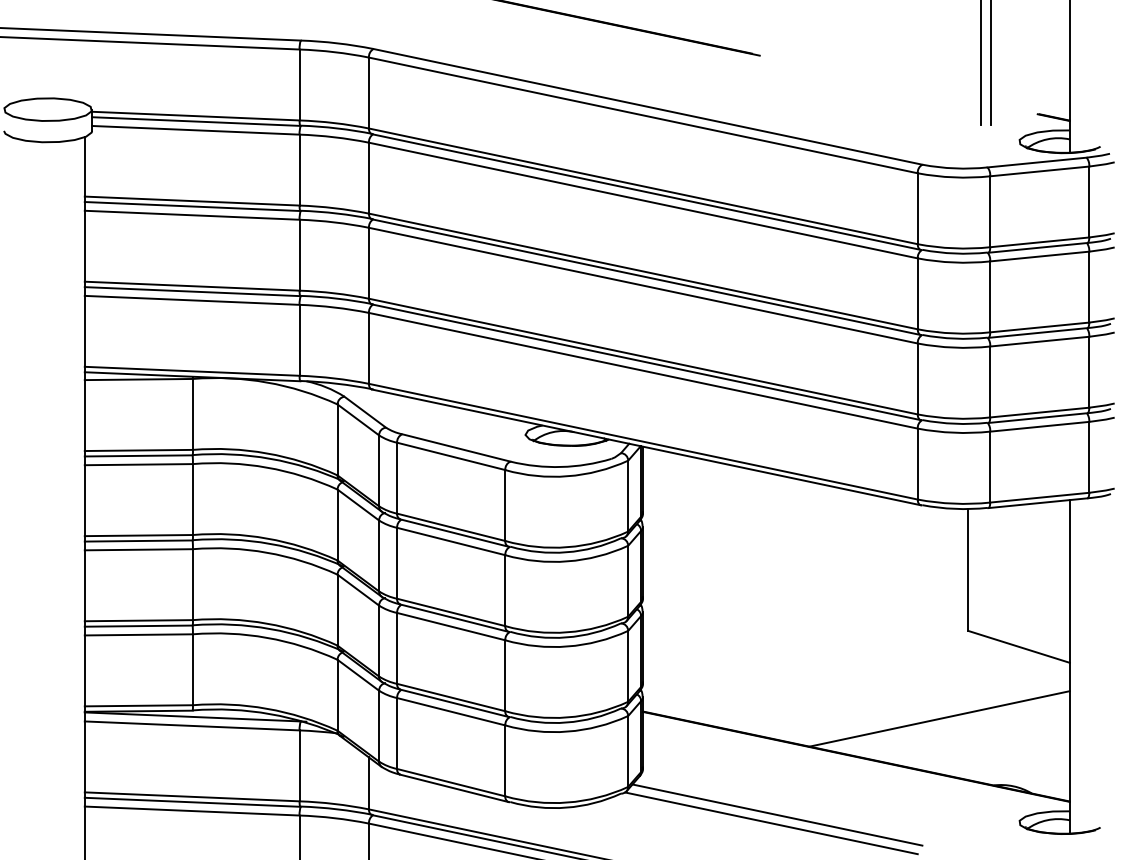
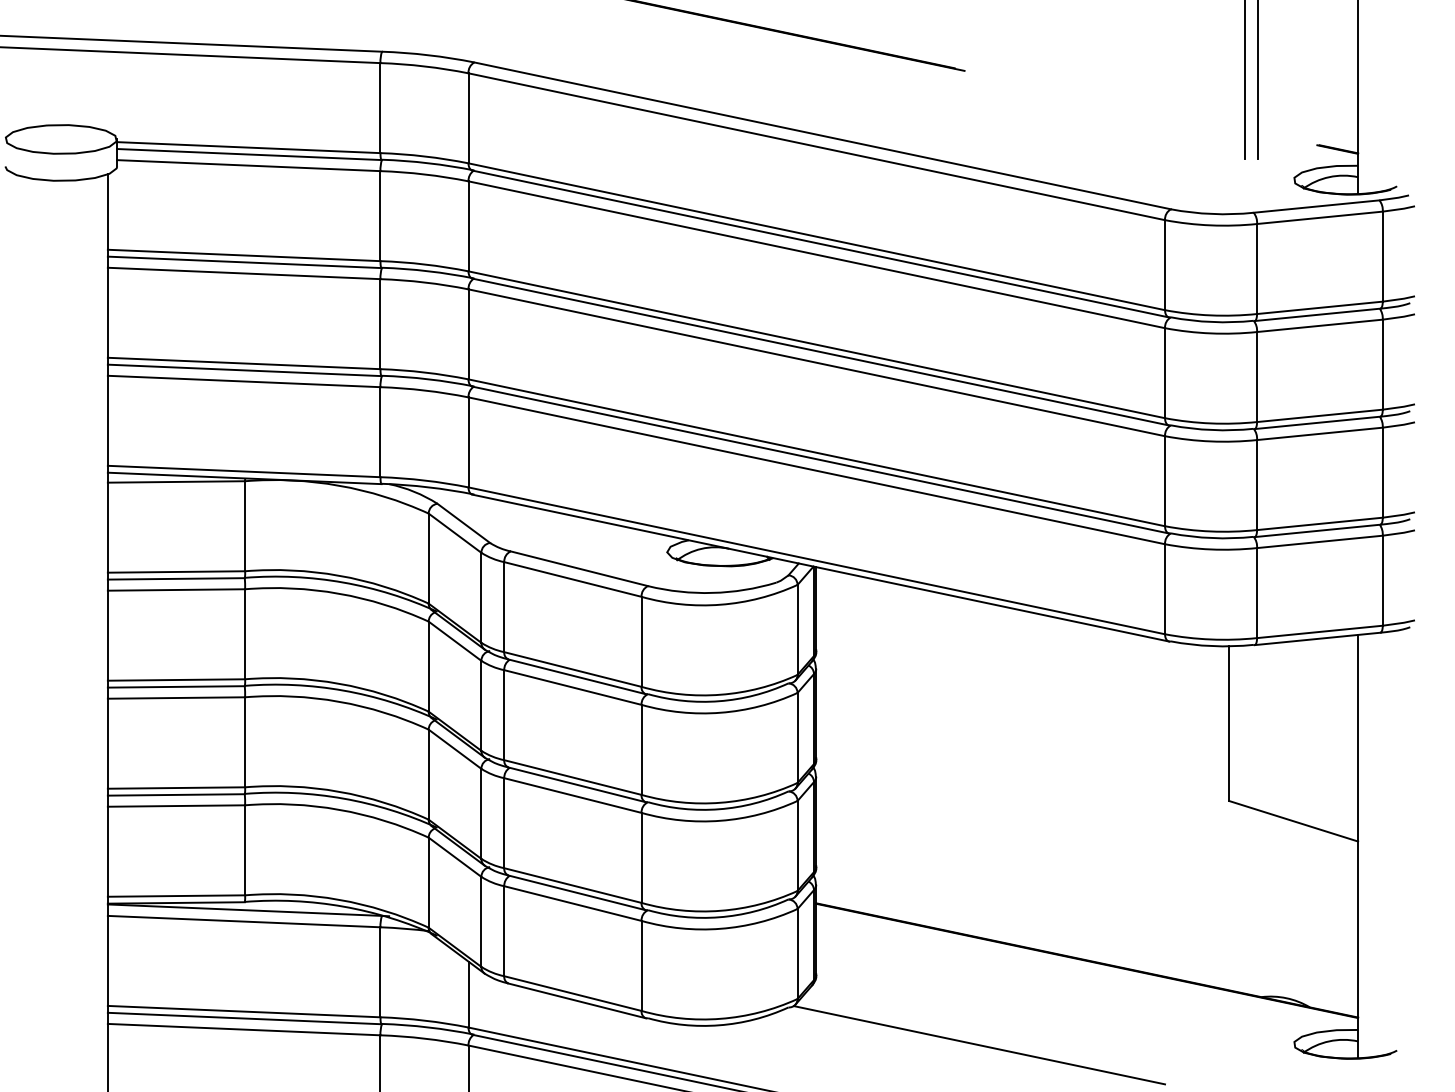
line: (939, 718) -> (1192, 912), removed
line: (777, 814) -> (987, 1034), removed

